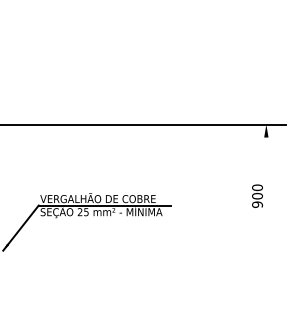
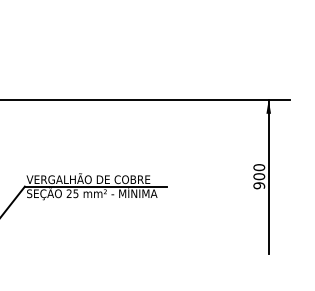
line: (266, 196) -> (268, 176), added

